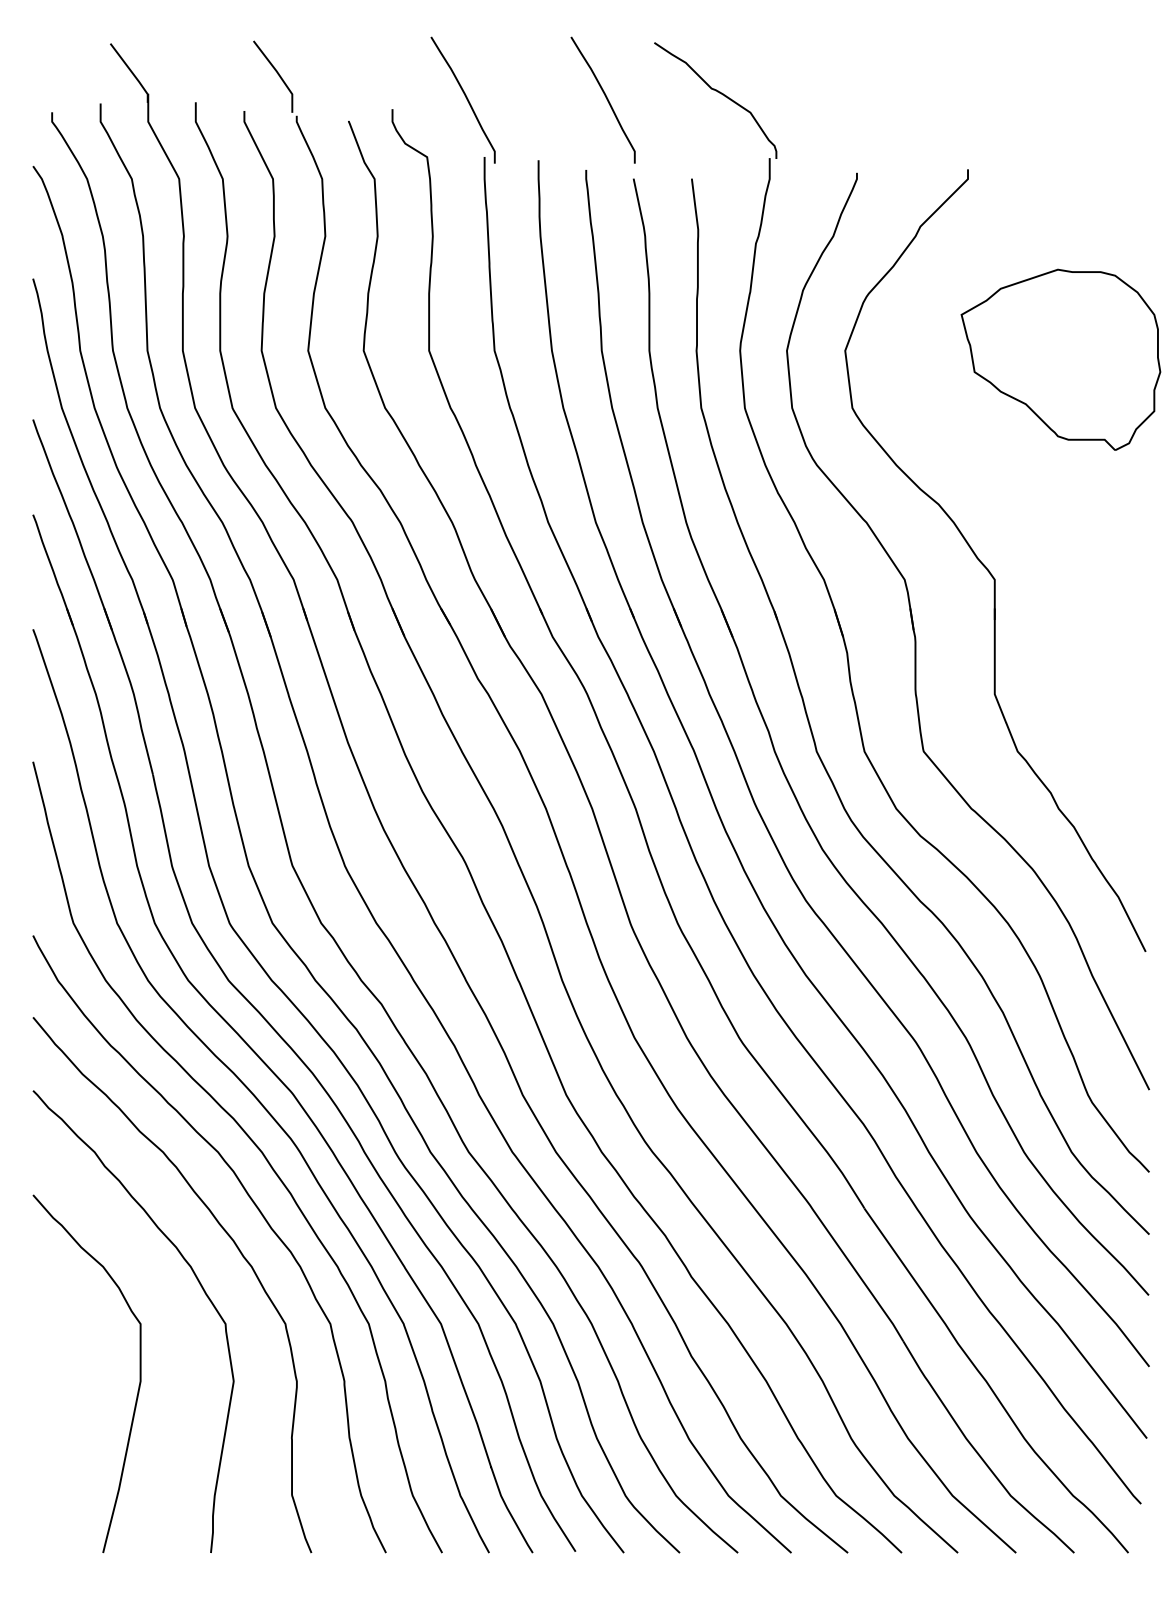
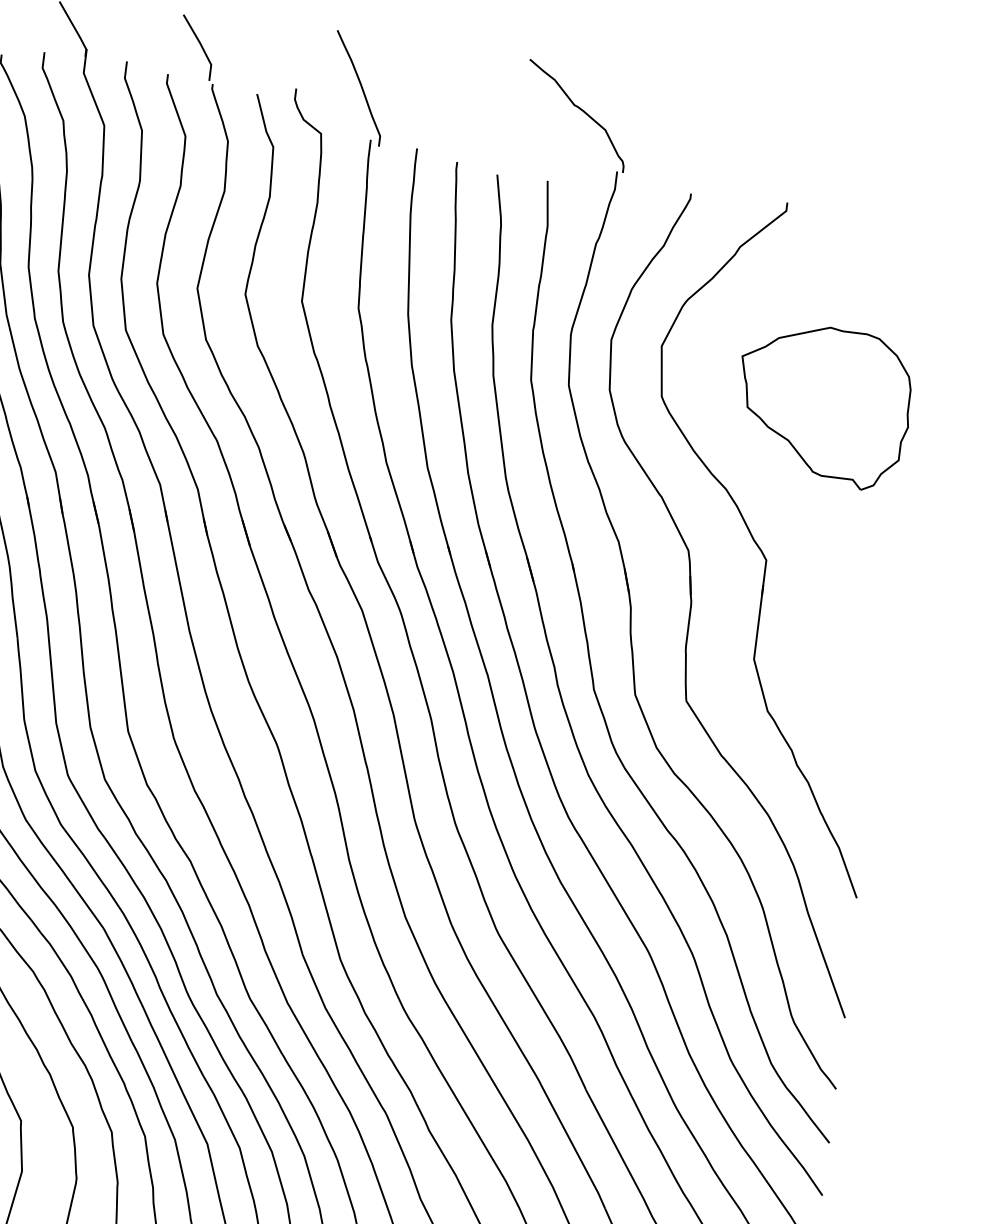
curve: (605, 97) -> (481, 101), removed
part: (1060, 359) -> (823, 405), moved

